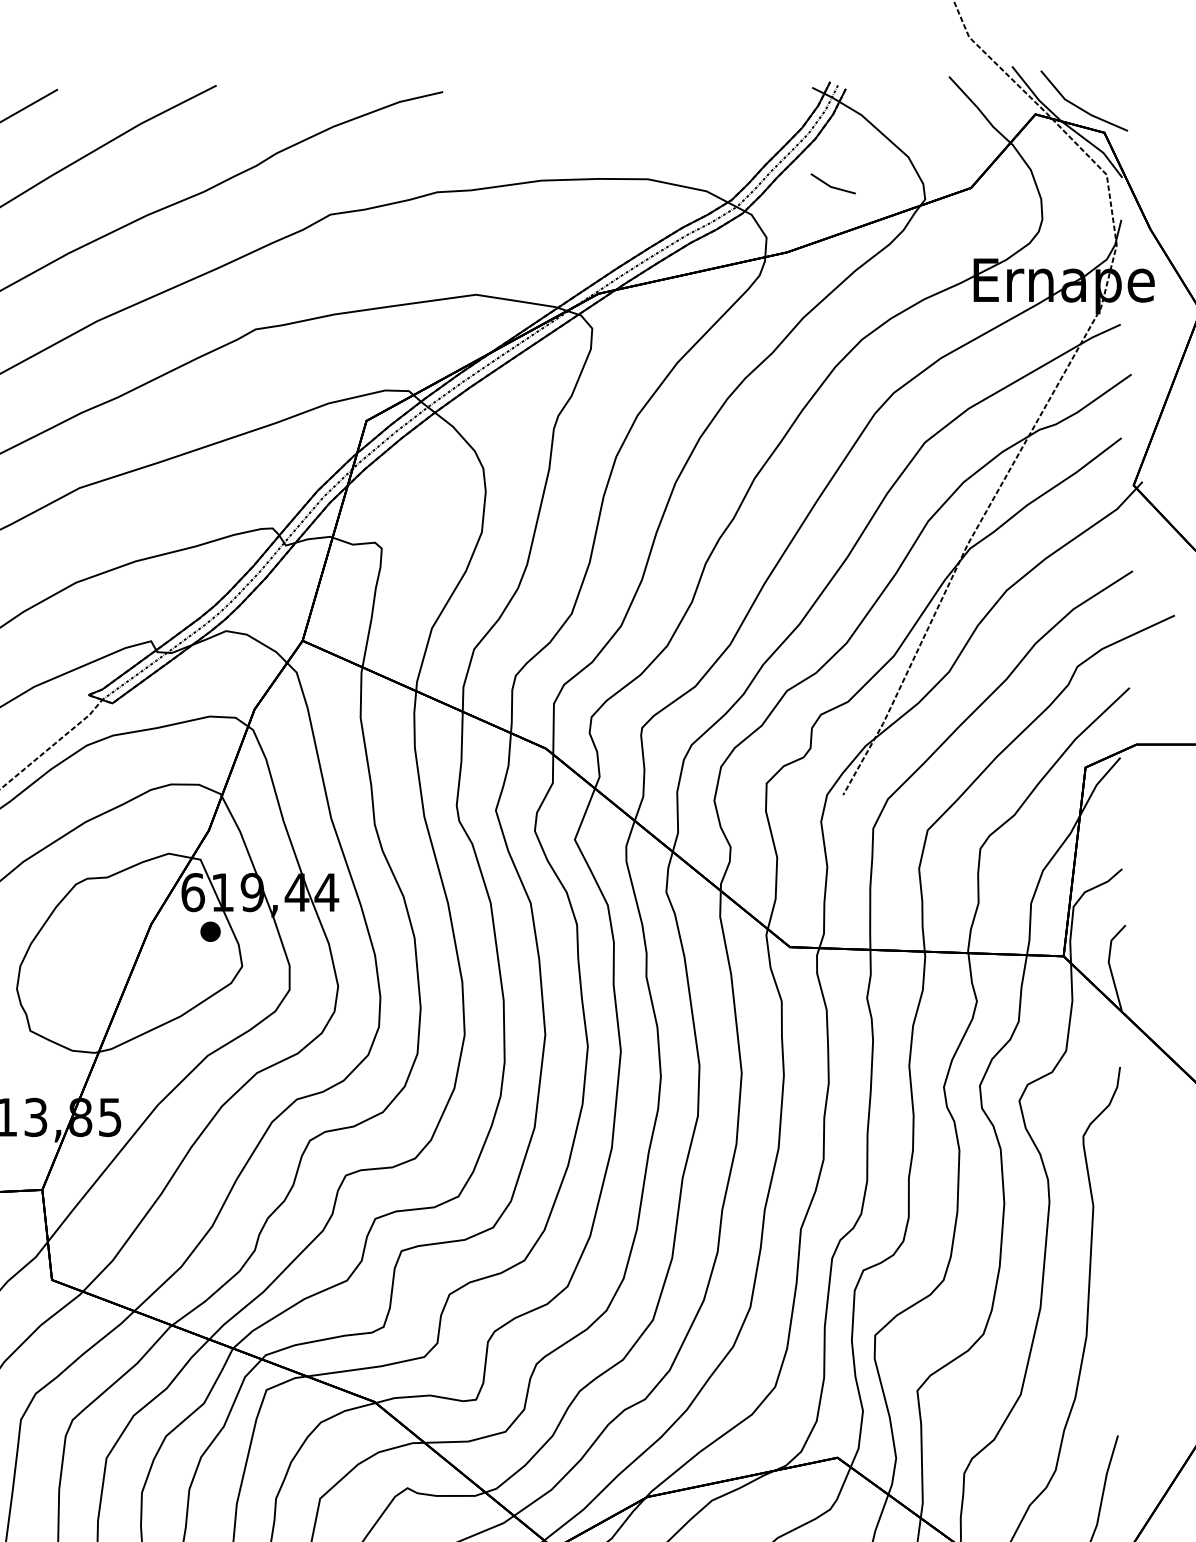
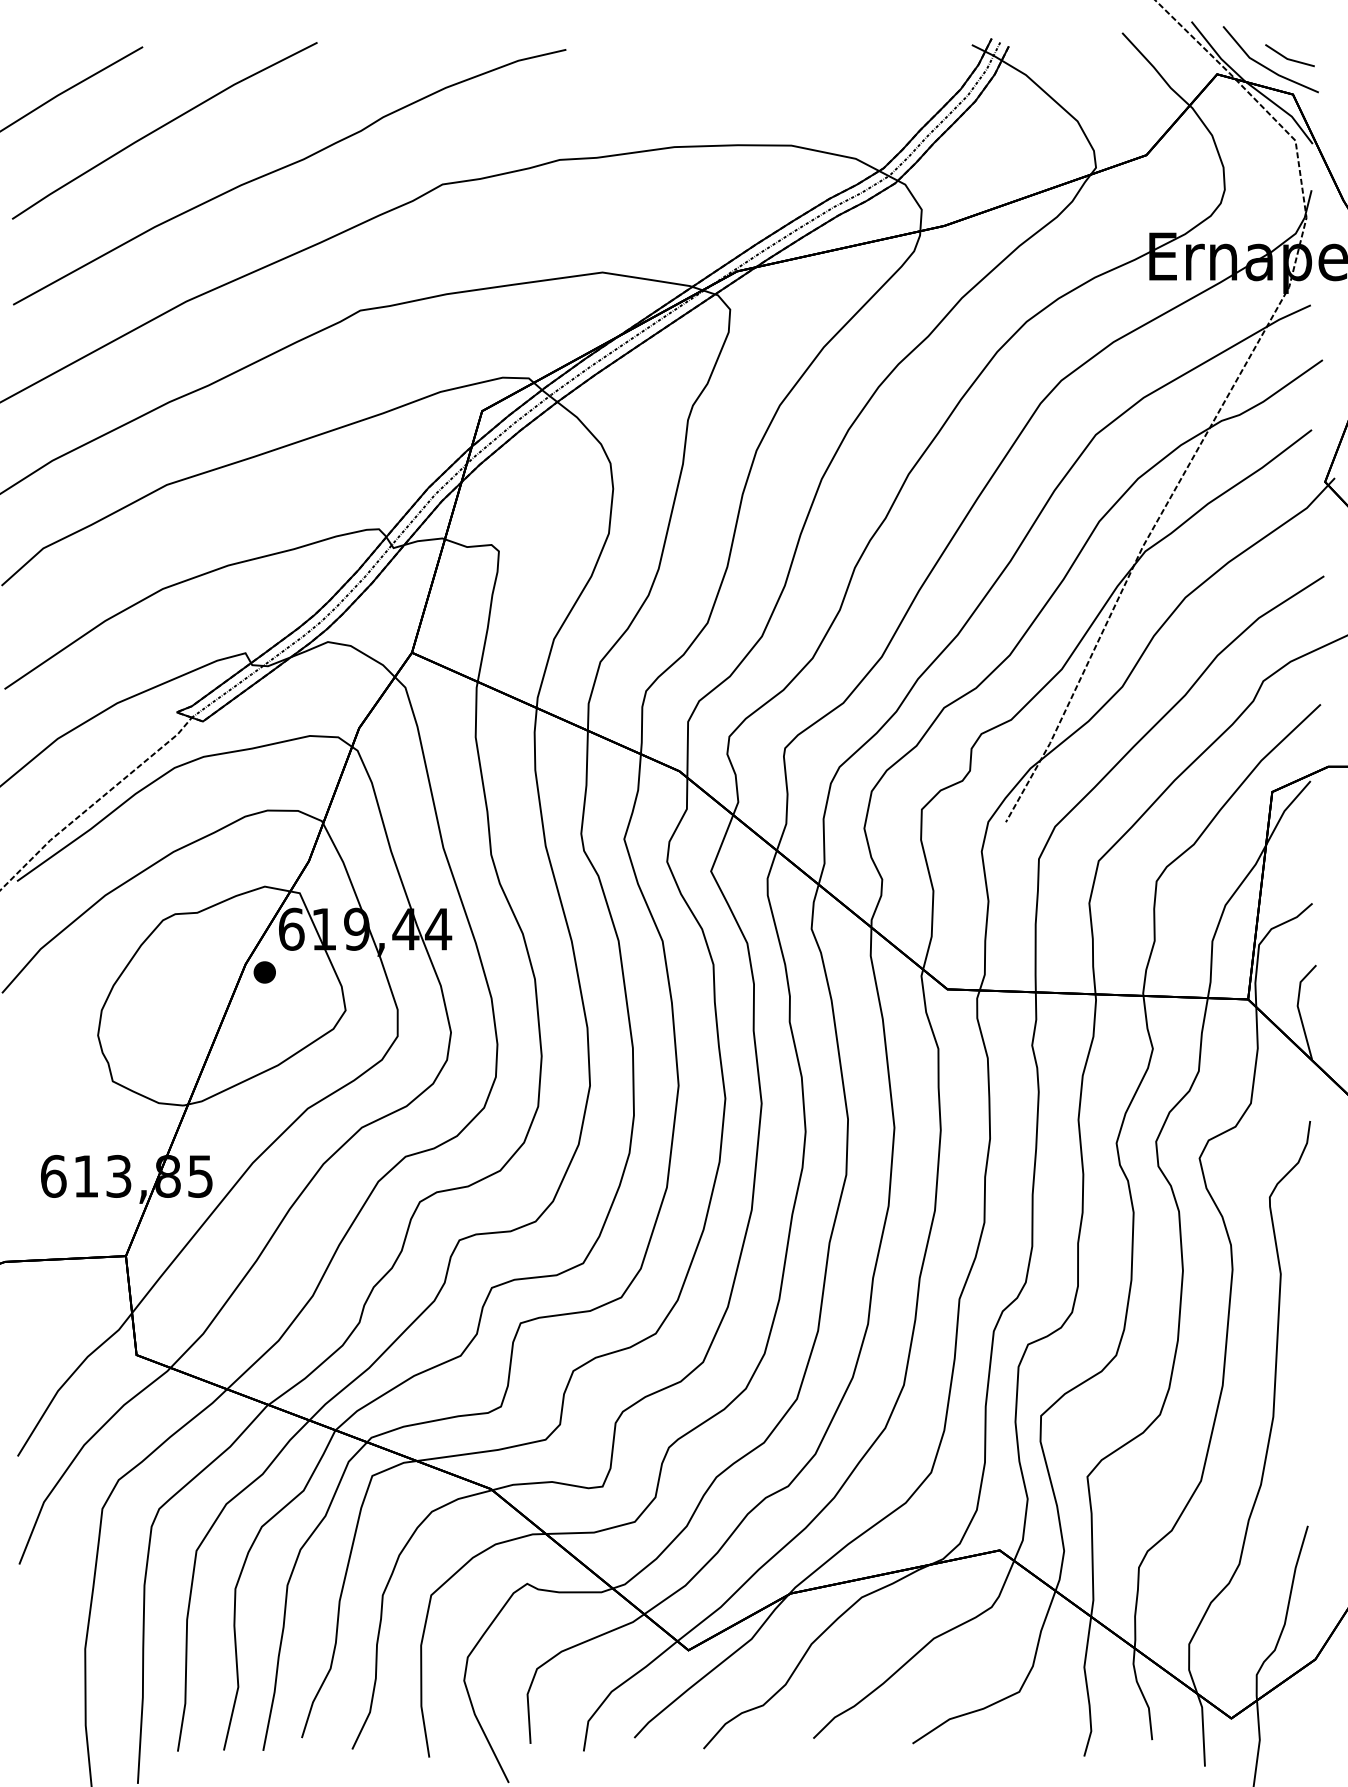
line: (832, 186) -> (1289, 58), moved
part: (210, 931) -> (264, 972), moved

